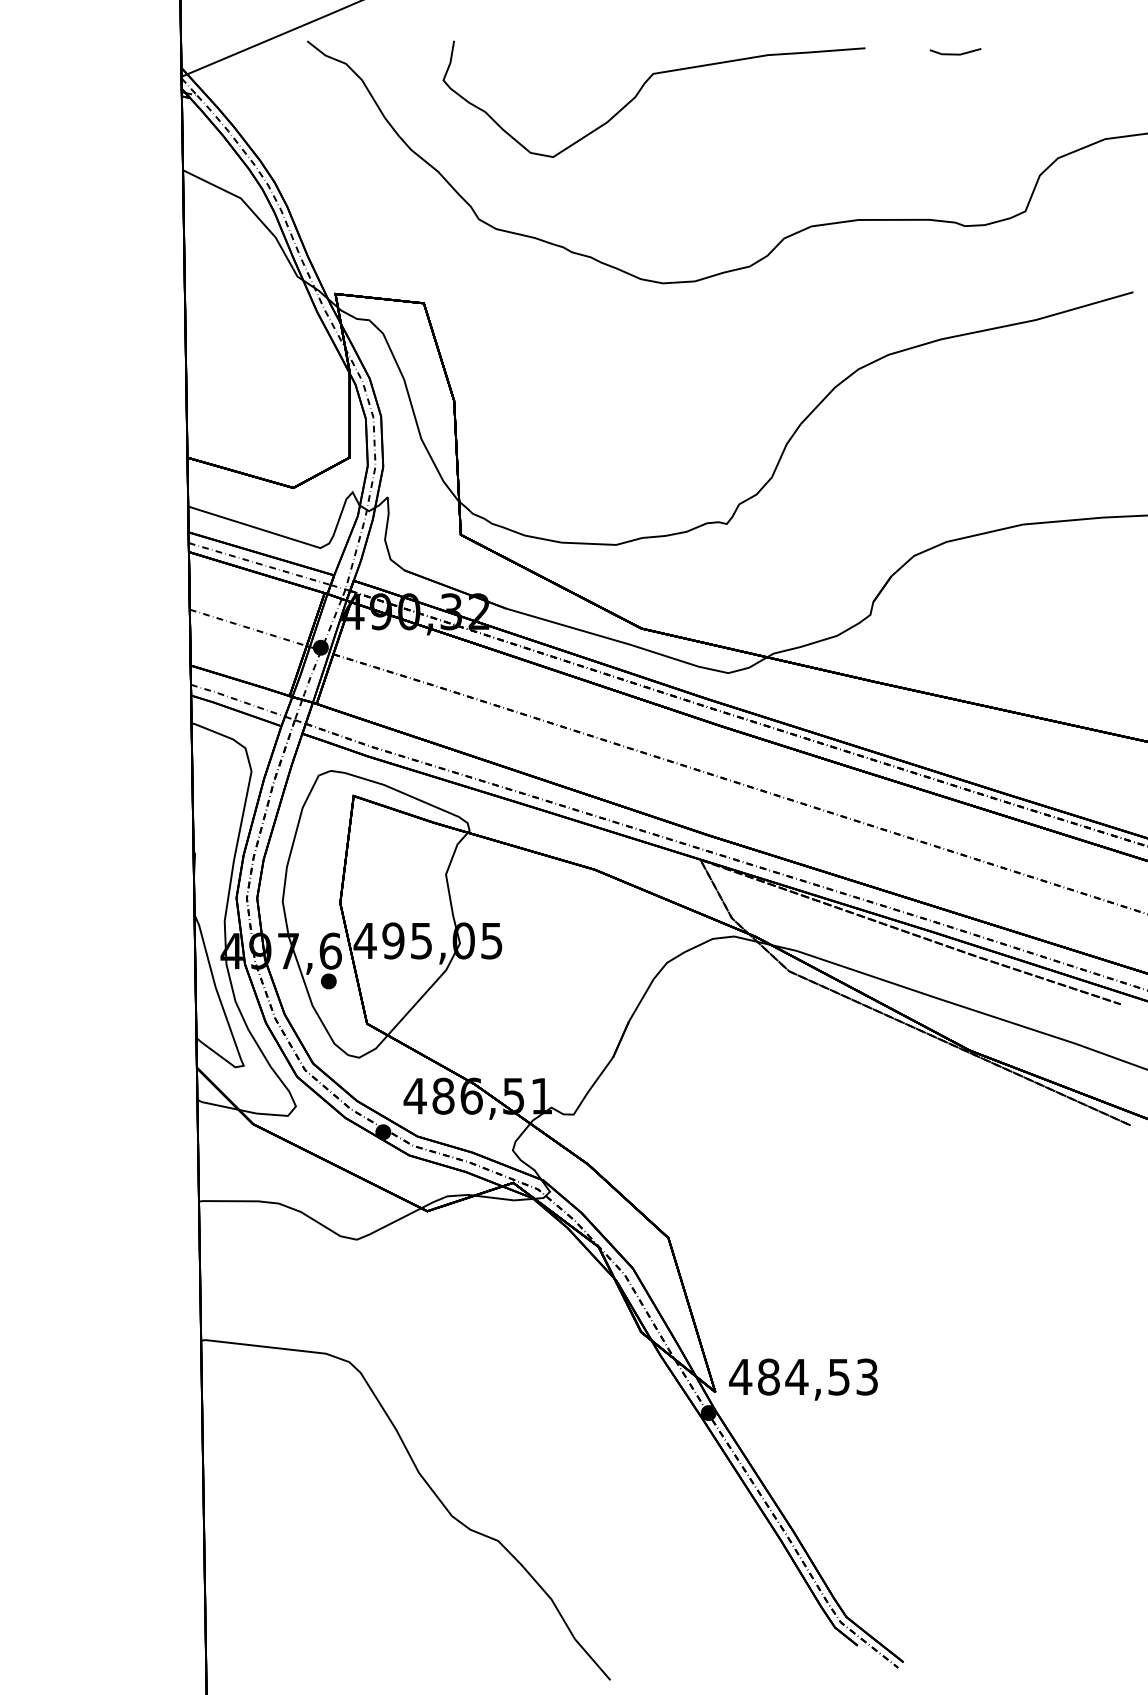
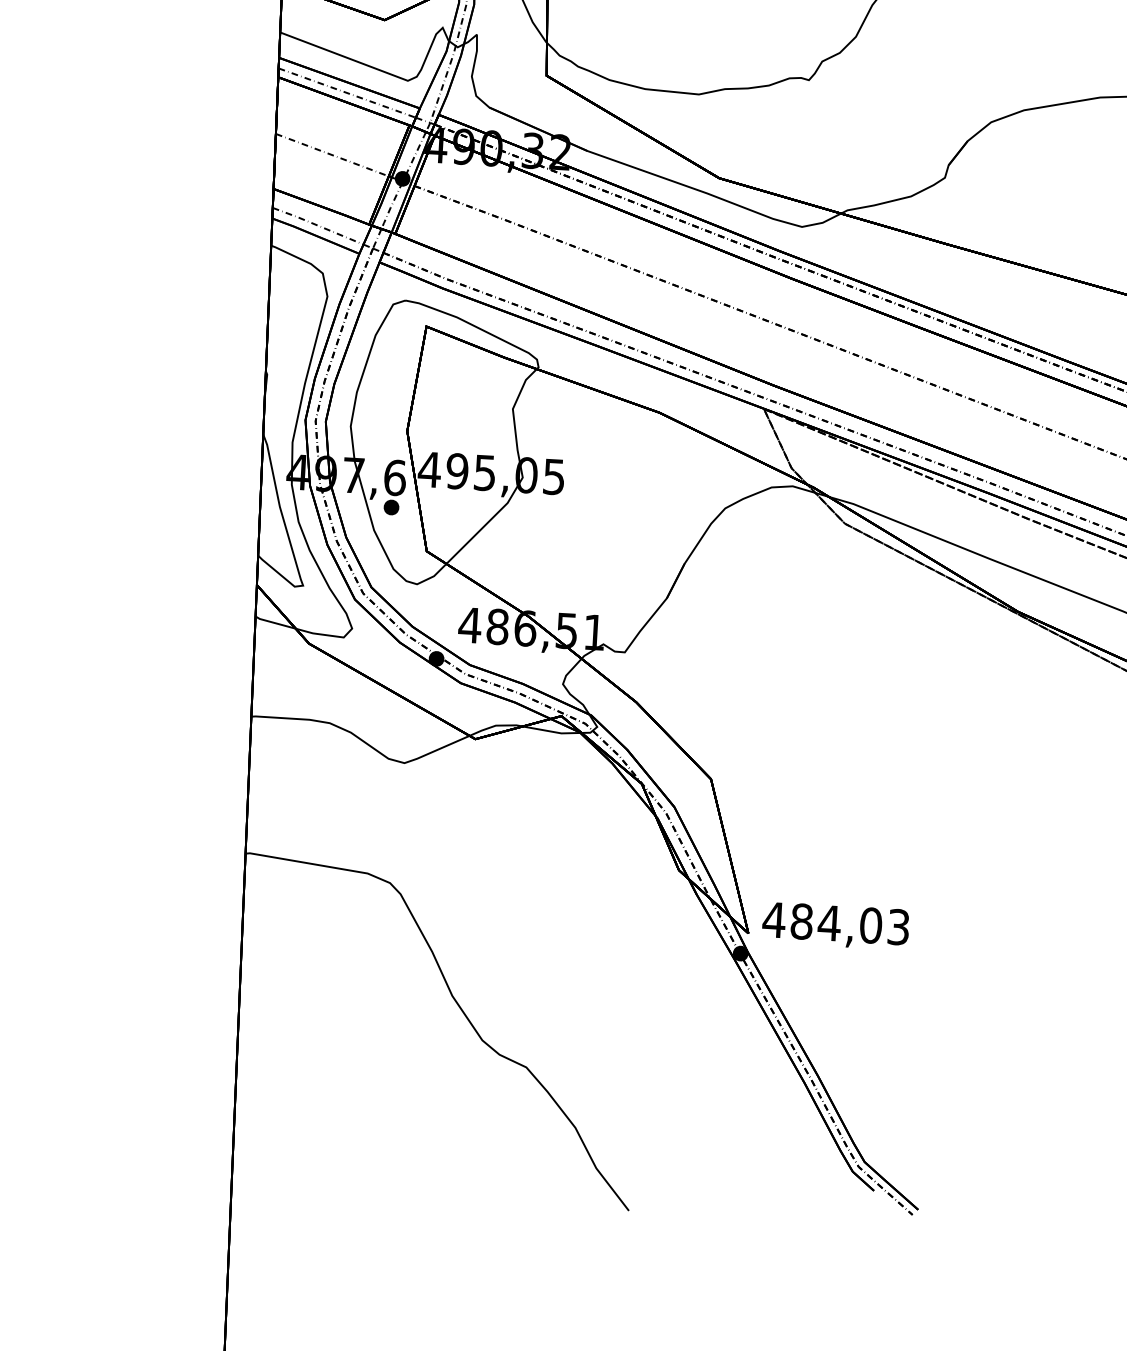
text: (839, 1376) -> (871, 925), 484,53 -> 484,03

